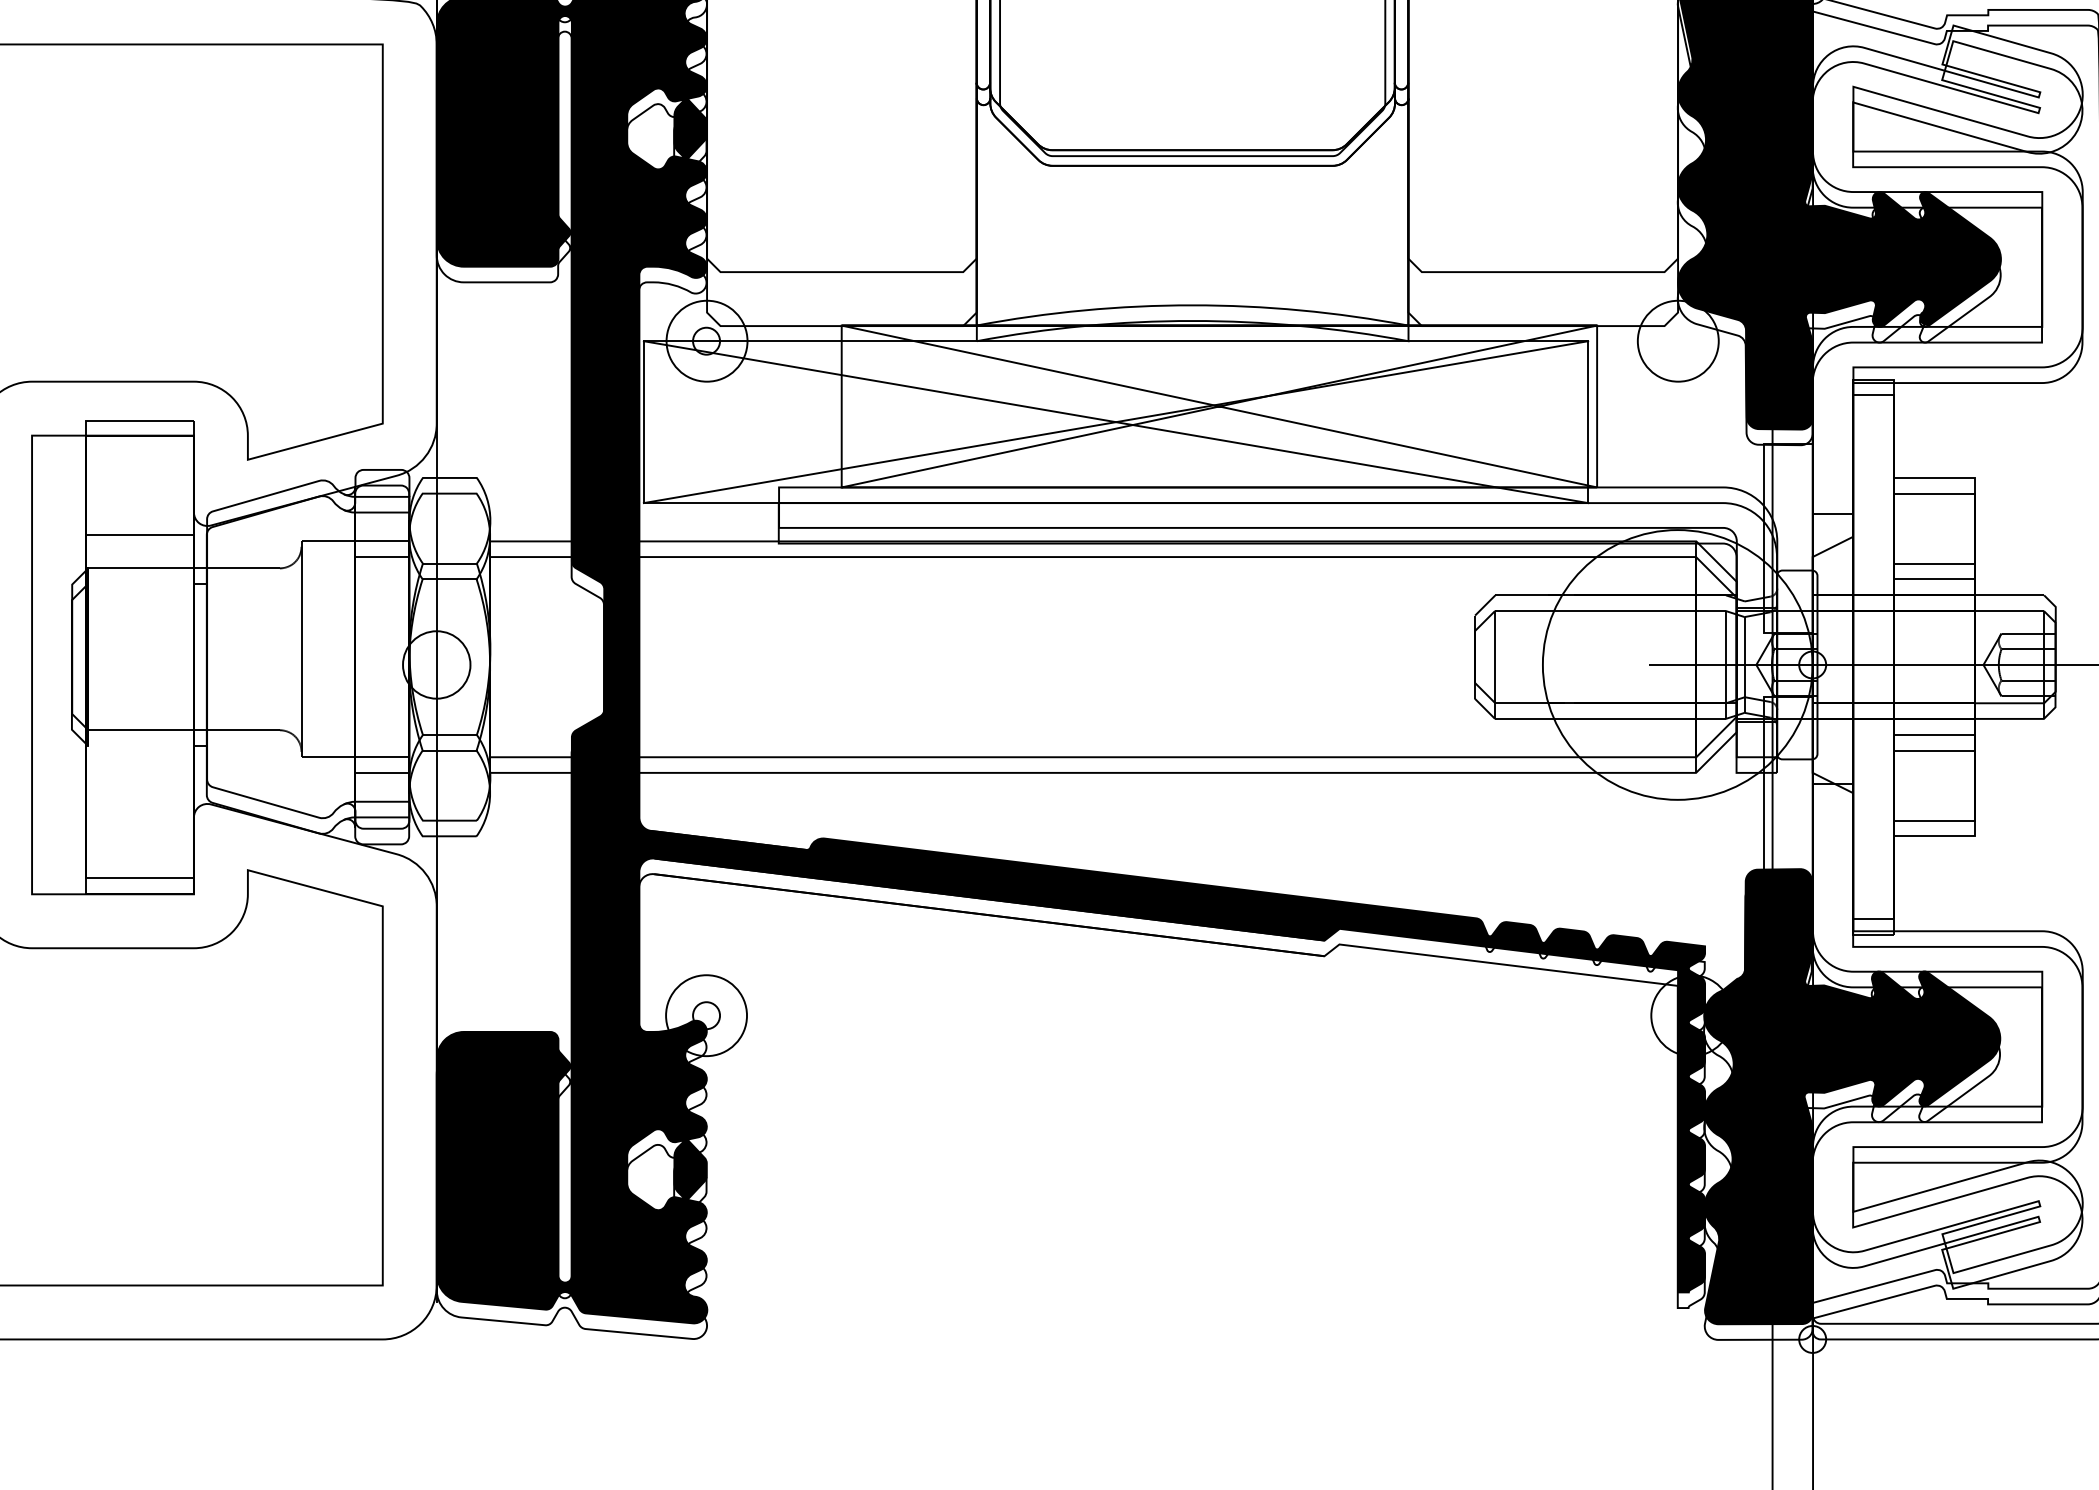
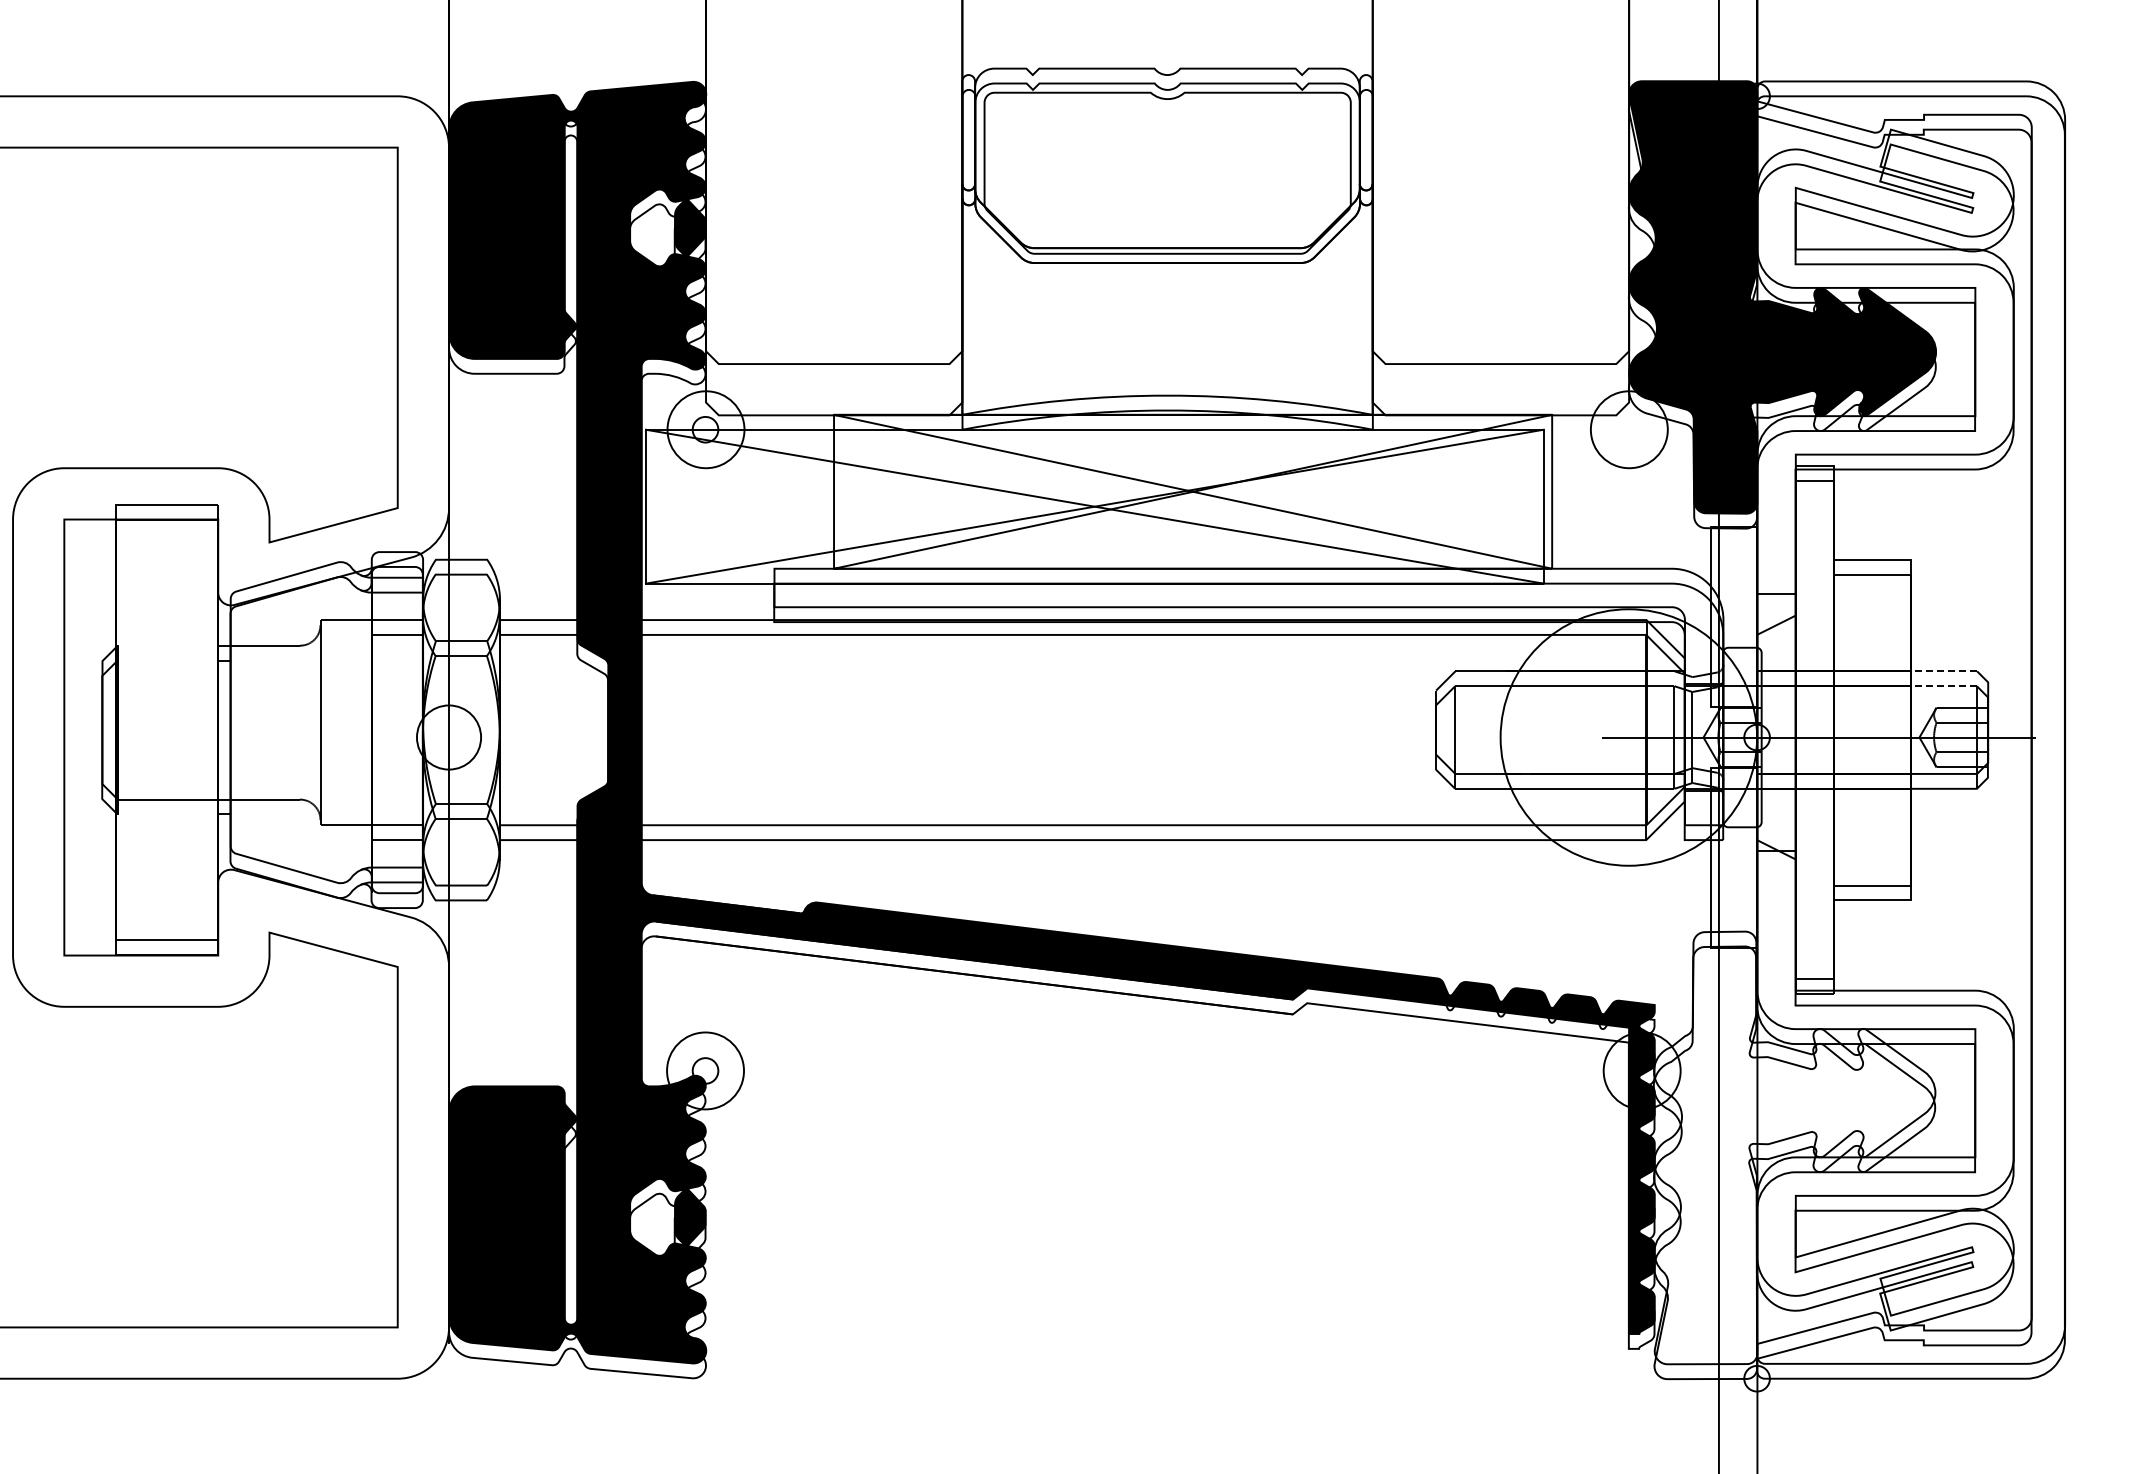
line: (139, 535) -> (166, 614), removed
line: (1934, 563) -> (1872, 641), removed
line: (139, 568) -> (166, 645), removed
line: (1934, 579) -> (1872, 656), removed
line: (2009, 595) -> (1944, 671), solid -> dashed
line: (2008, 611) -> (1943, 686), solid -> dashed
line: (1934, 735) -> (1872, 804), removed
line: (1934, 750) -> (1872, 818), removed
fill: (1852, 1096) -> (1794, 1147), removed

